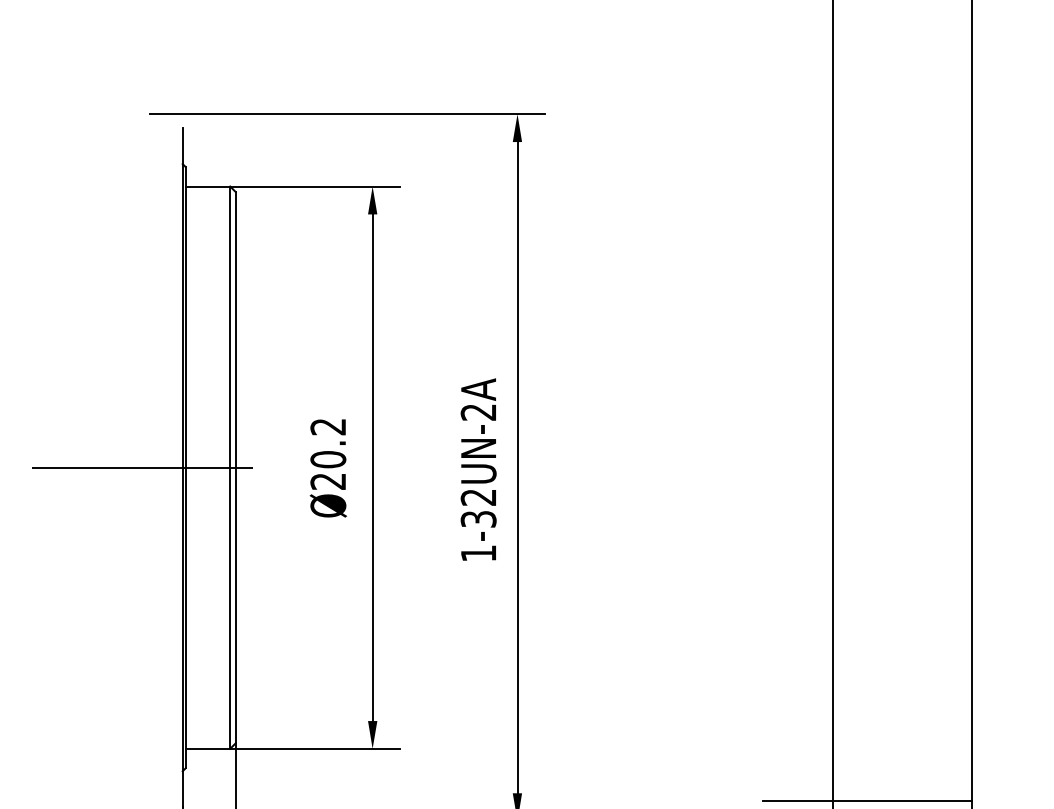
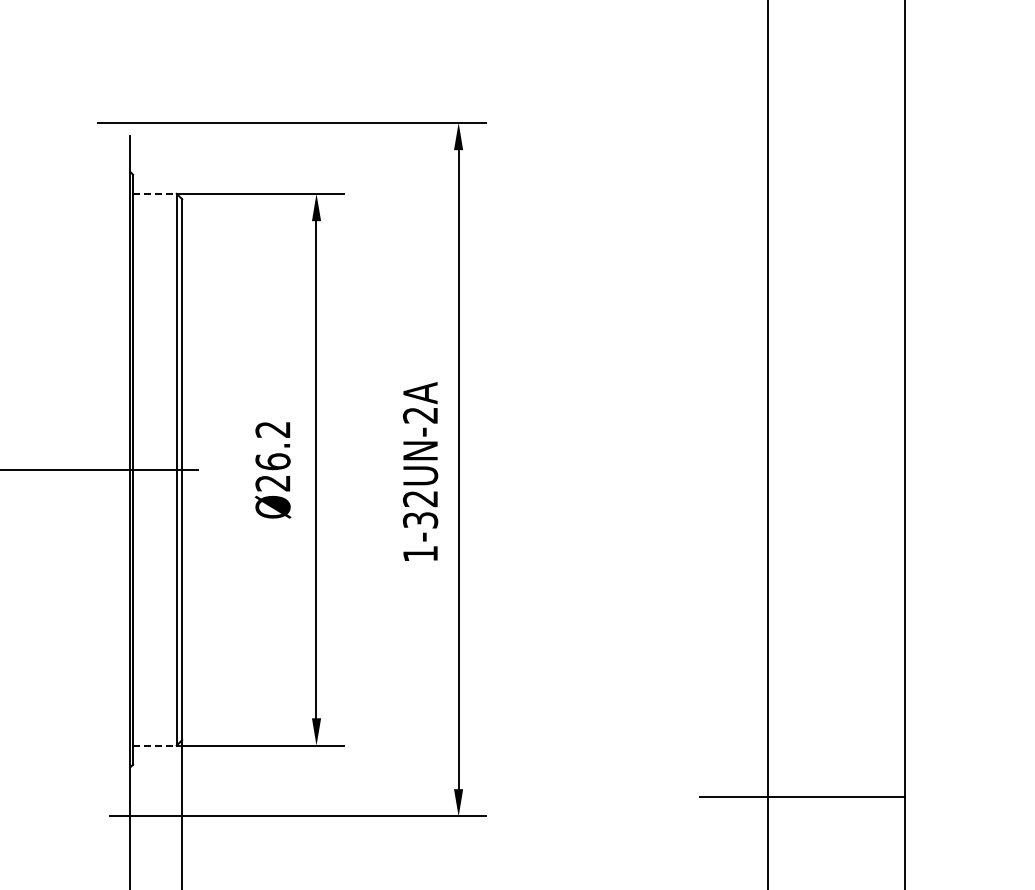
line: (207, 186) -> (154, 193), solid -> dashed
text: (327, 459) -> (272, 461), Ø20.2 -> Ø26.2
line: (207, 748) -> (154, 745), solid -> dashed

